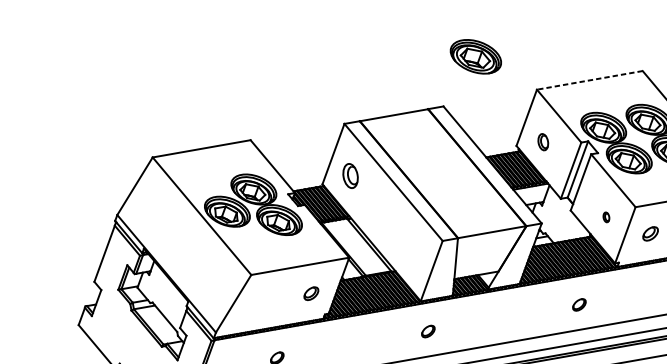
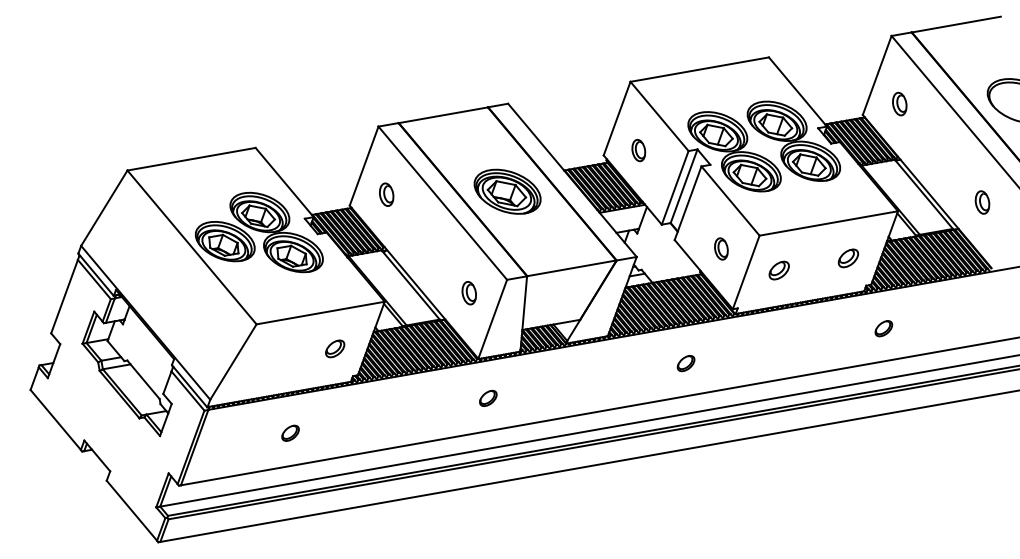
part: (475, 56) -> (507, 191), moved
line: (589, 80) -> (699, 69), dashed -> solid
part: (350, 175) -> (386, 194), size x0.71
part: (606, 217) -> (721, 248), size x1.67
part: (413, 251) -> (468, 293), added

